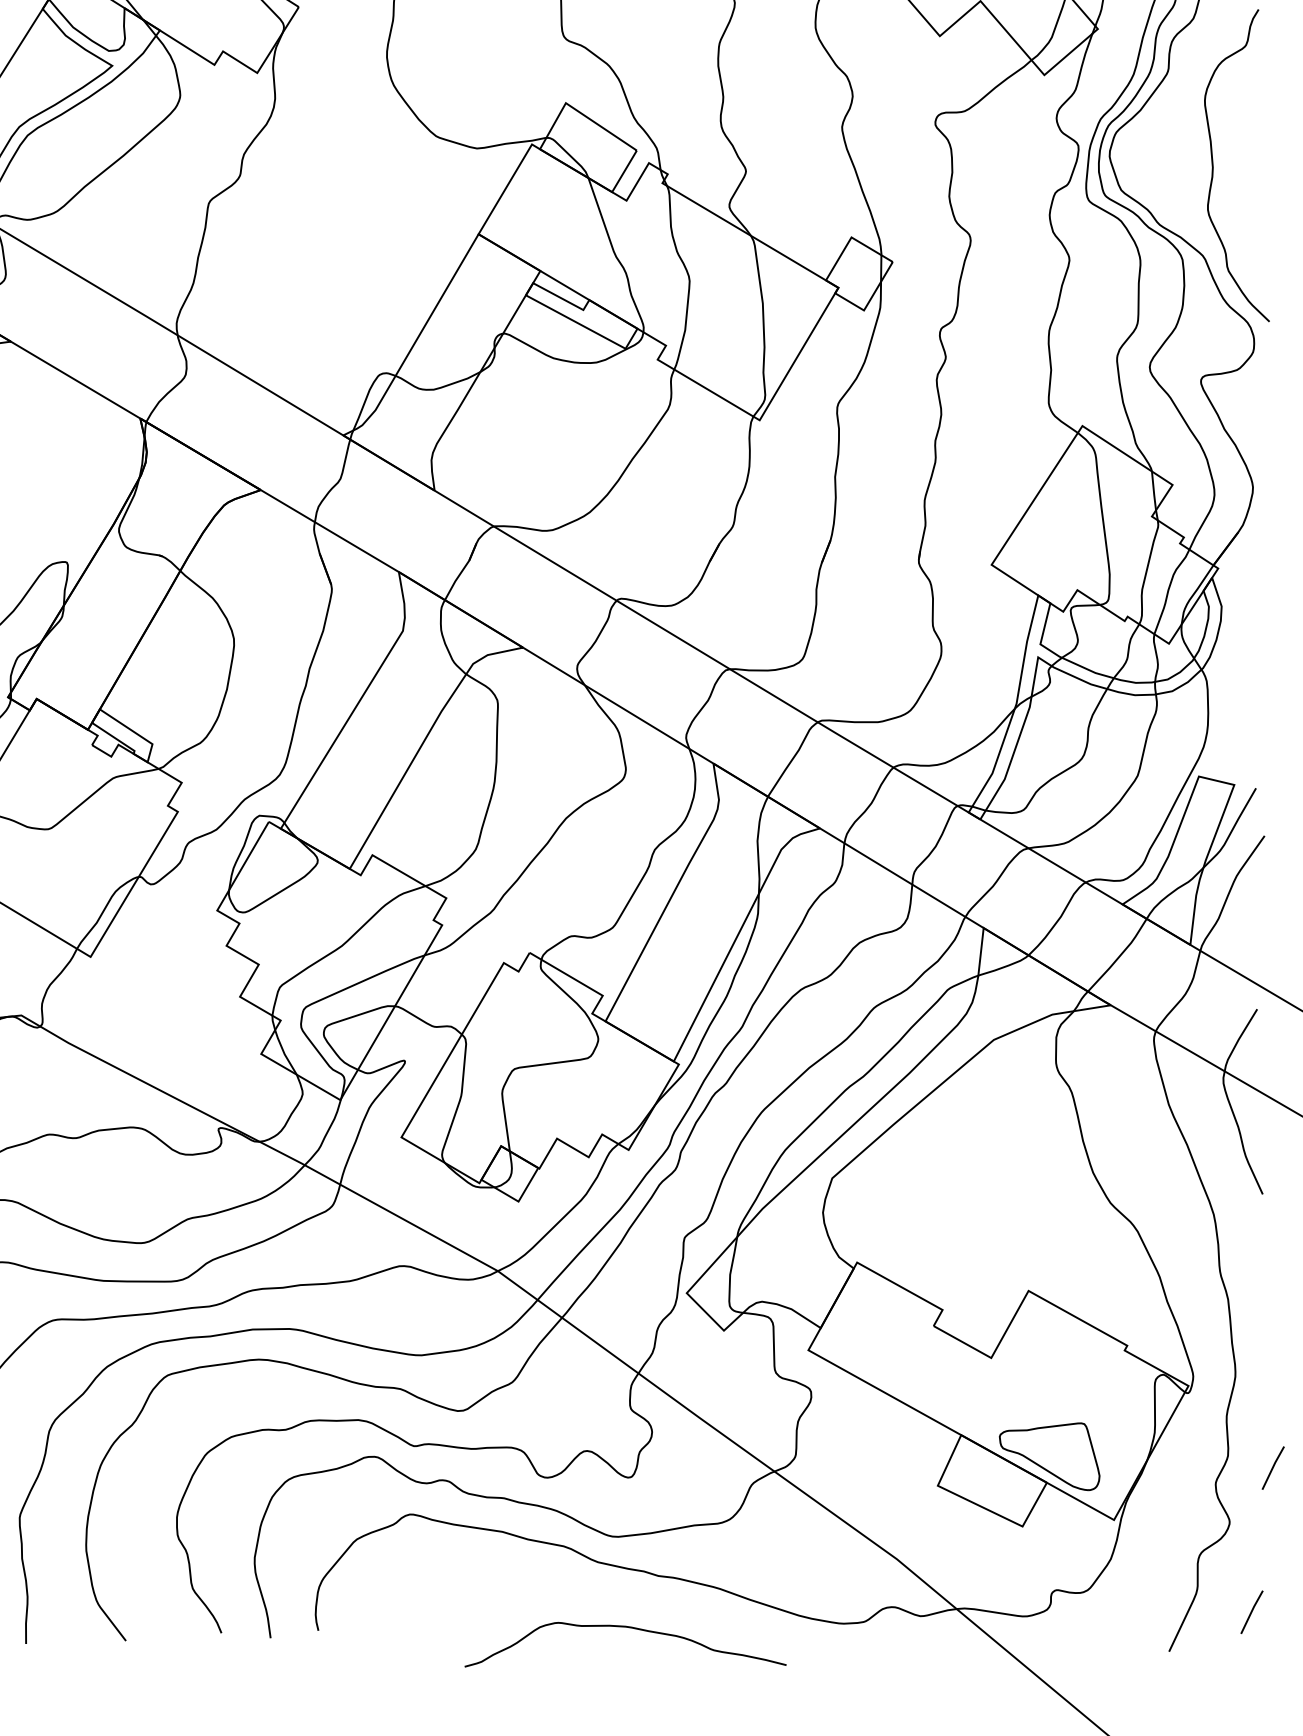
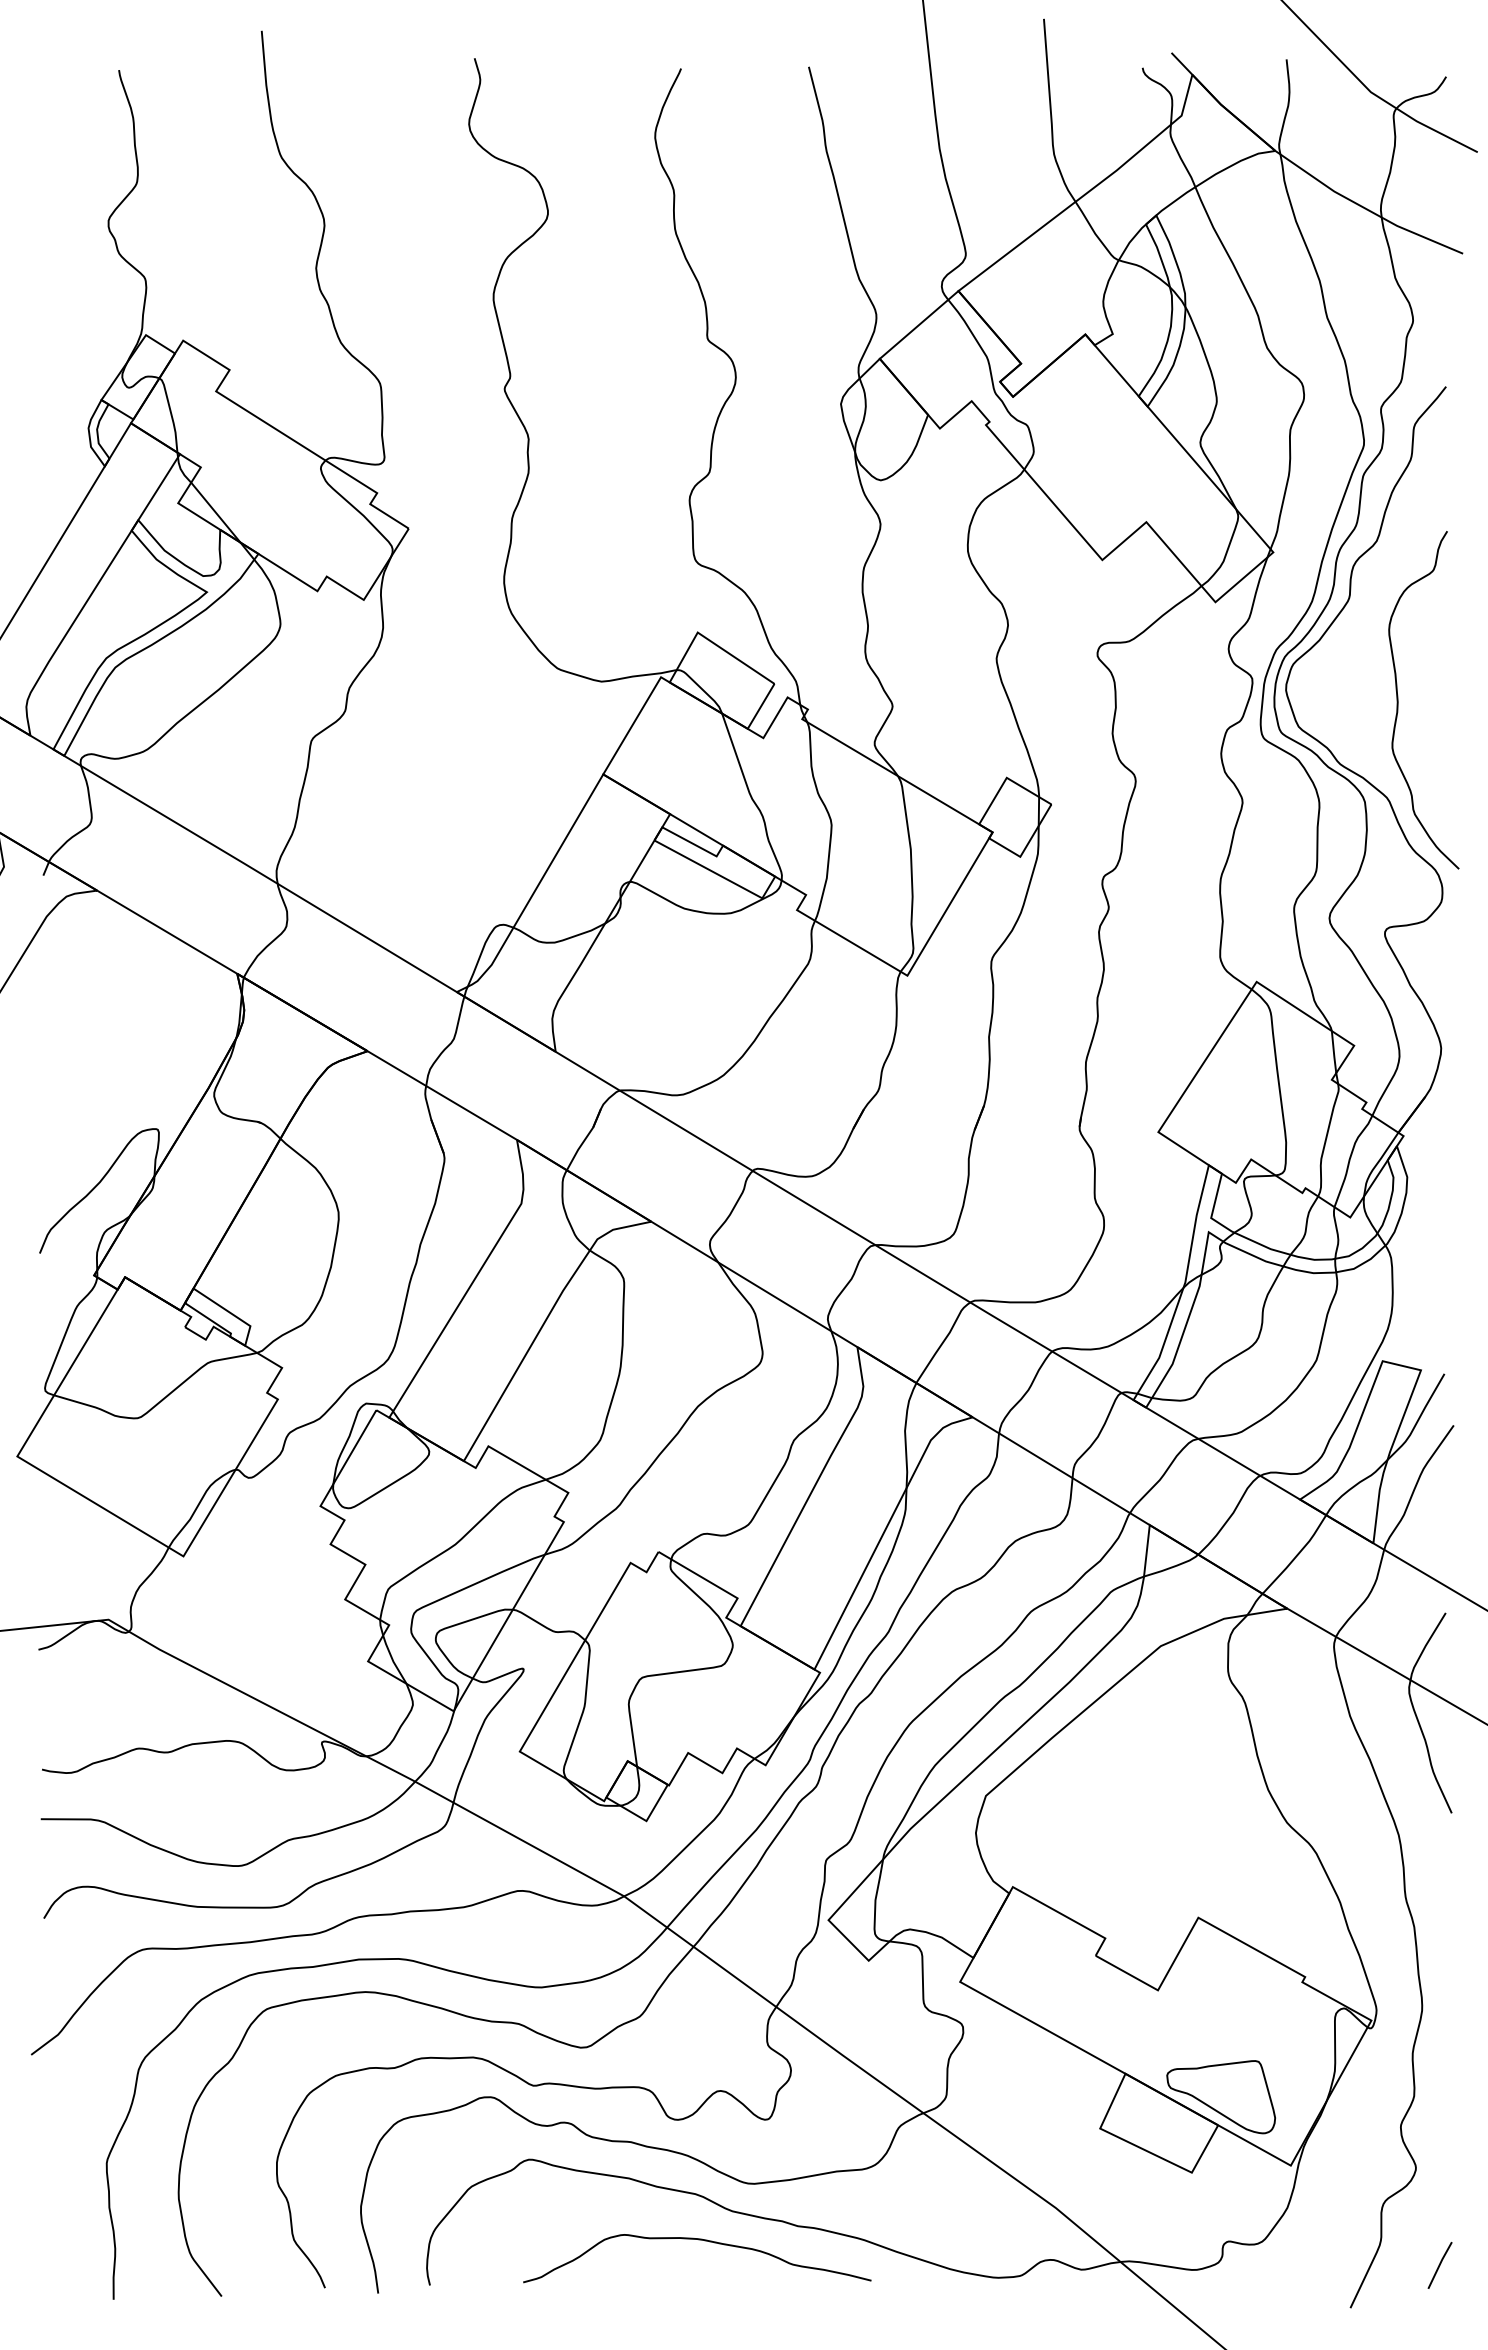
line: (1272, 1468) -> (1462, 2109), removed
curve: (626, 1628) -> (698, 2240), moved

